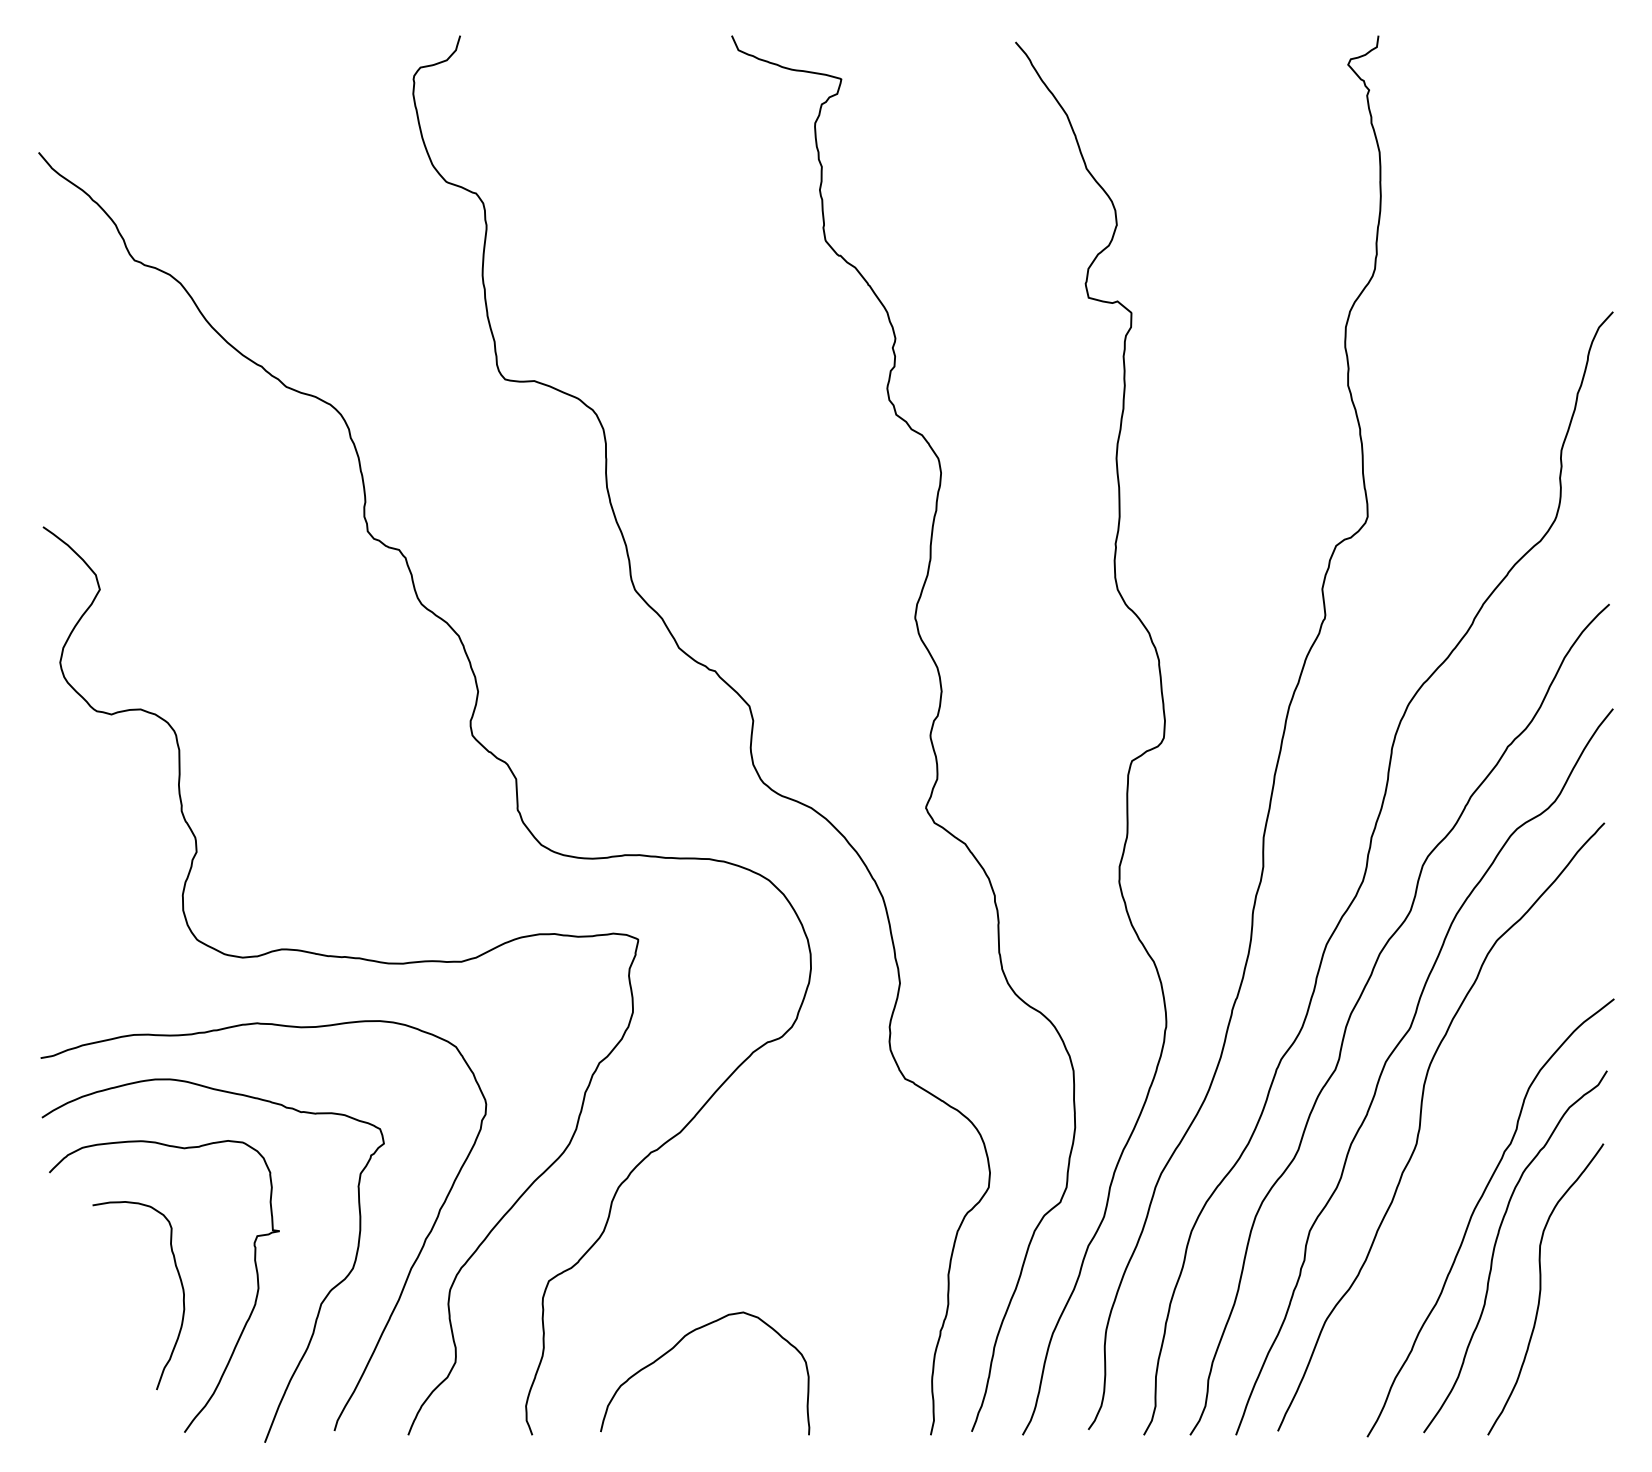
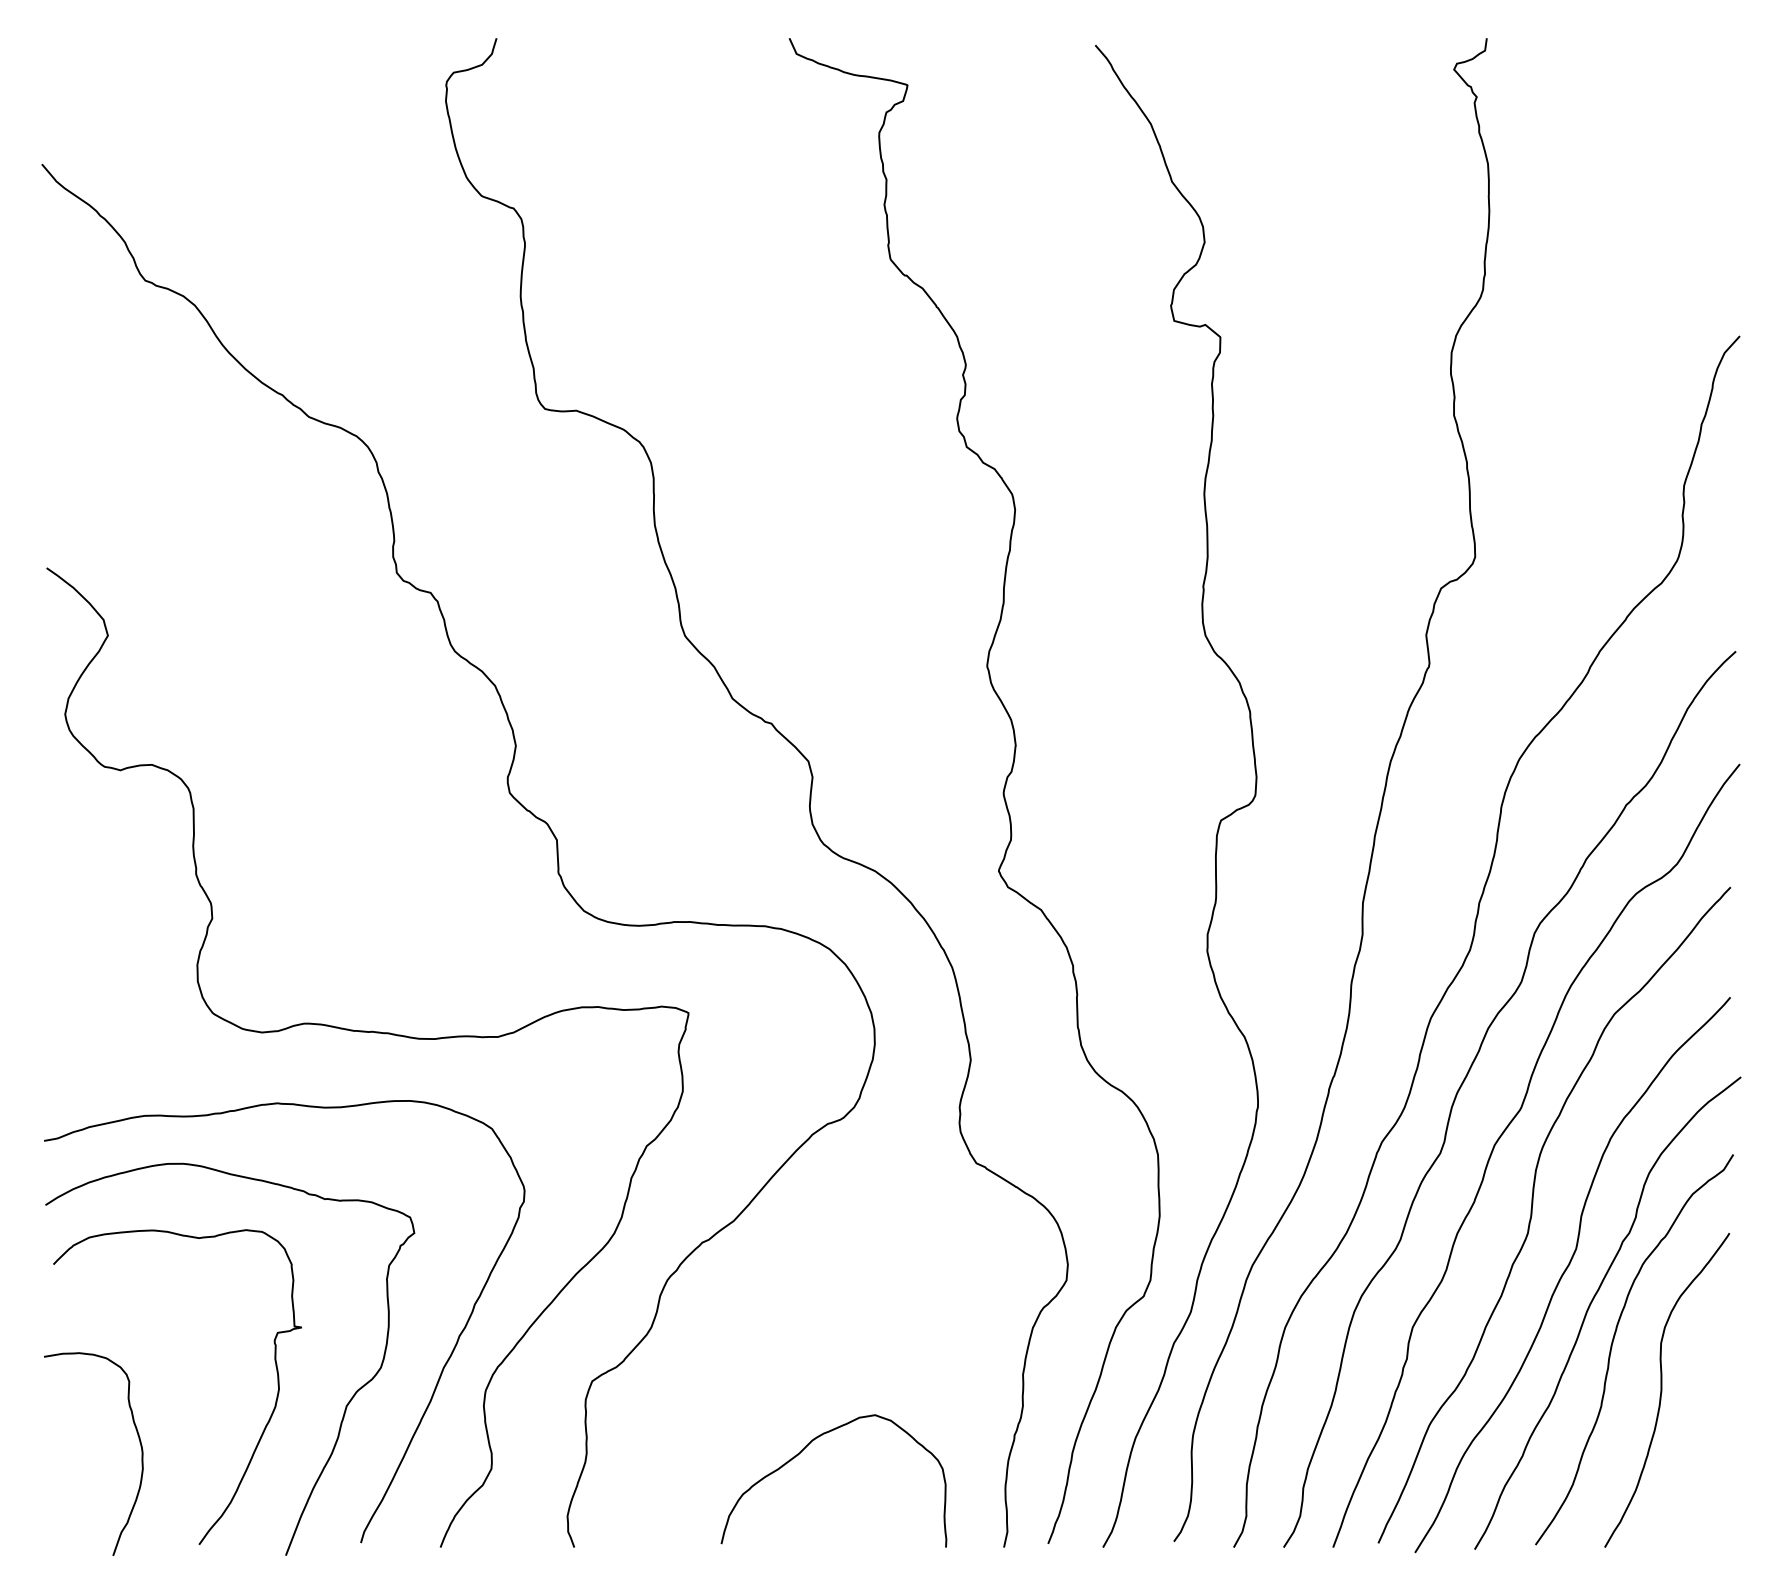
curve: (1451, 1180) -> (1565, 1272), added
curve: (180, 1283) -> (138, 1441), moved
curve: (677, 1344) -> (804, 1449), moved

